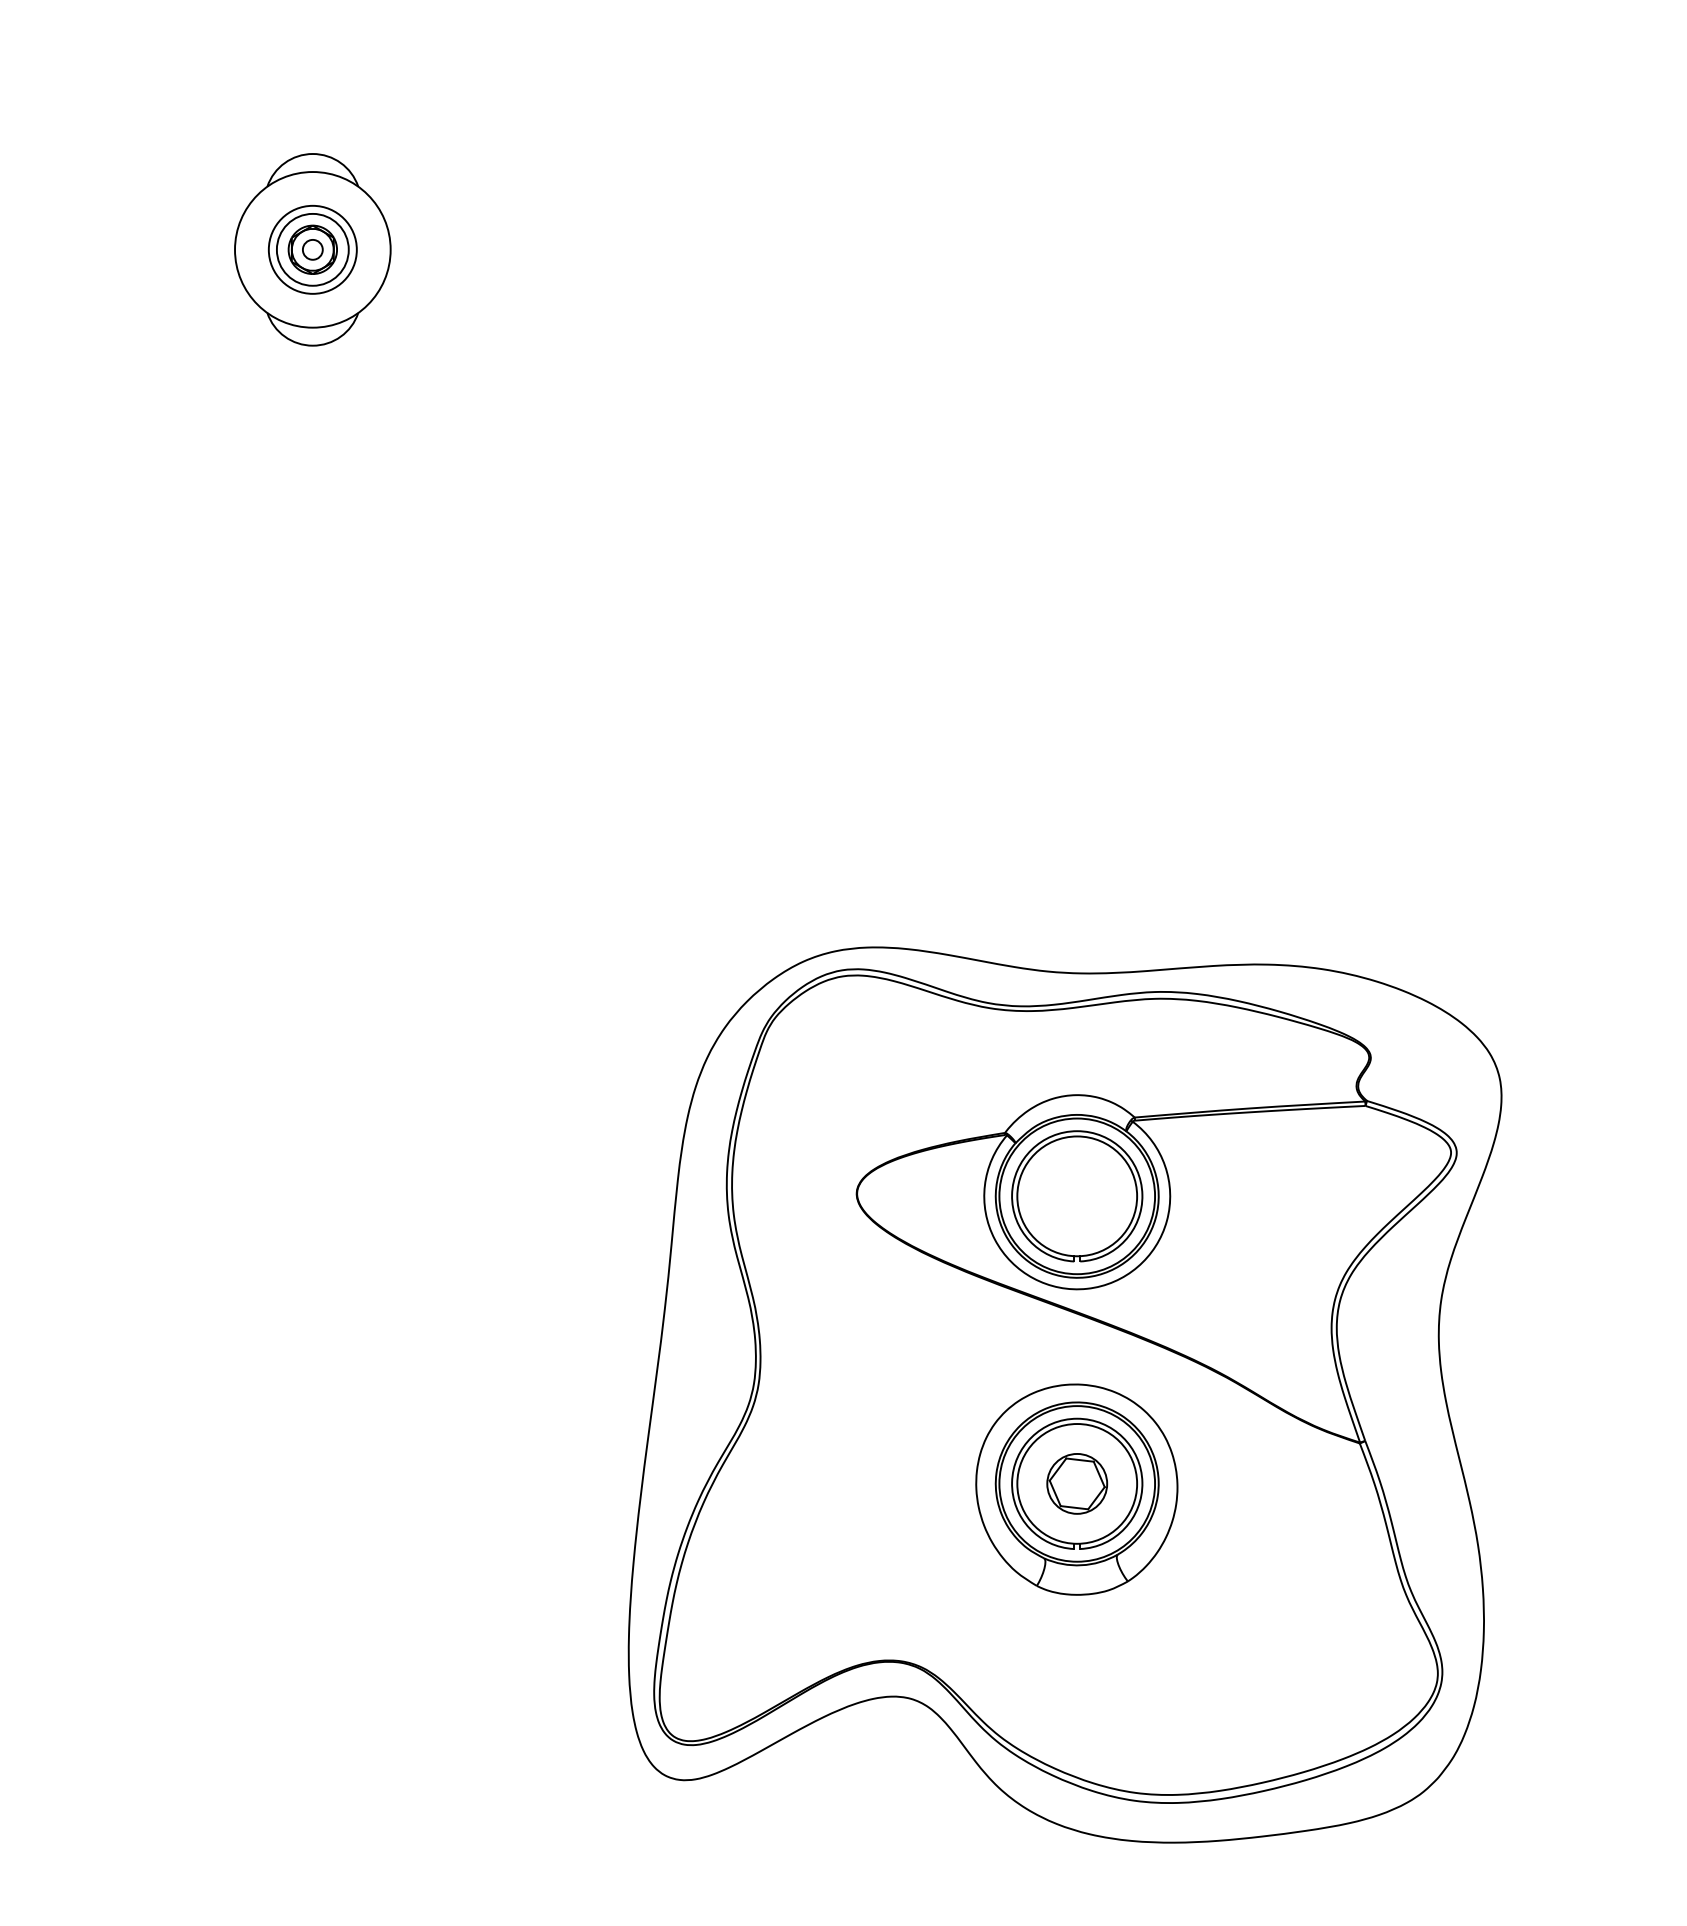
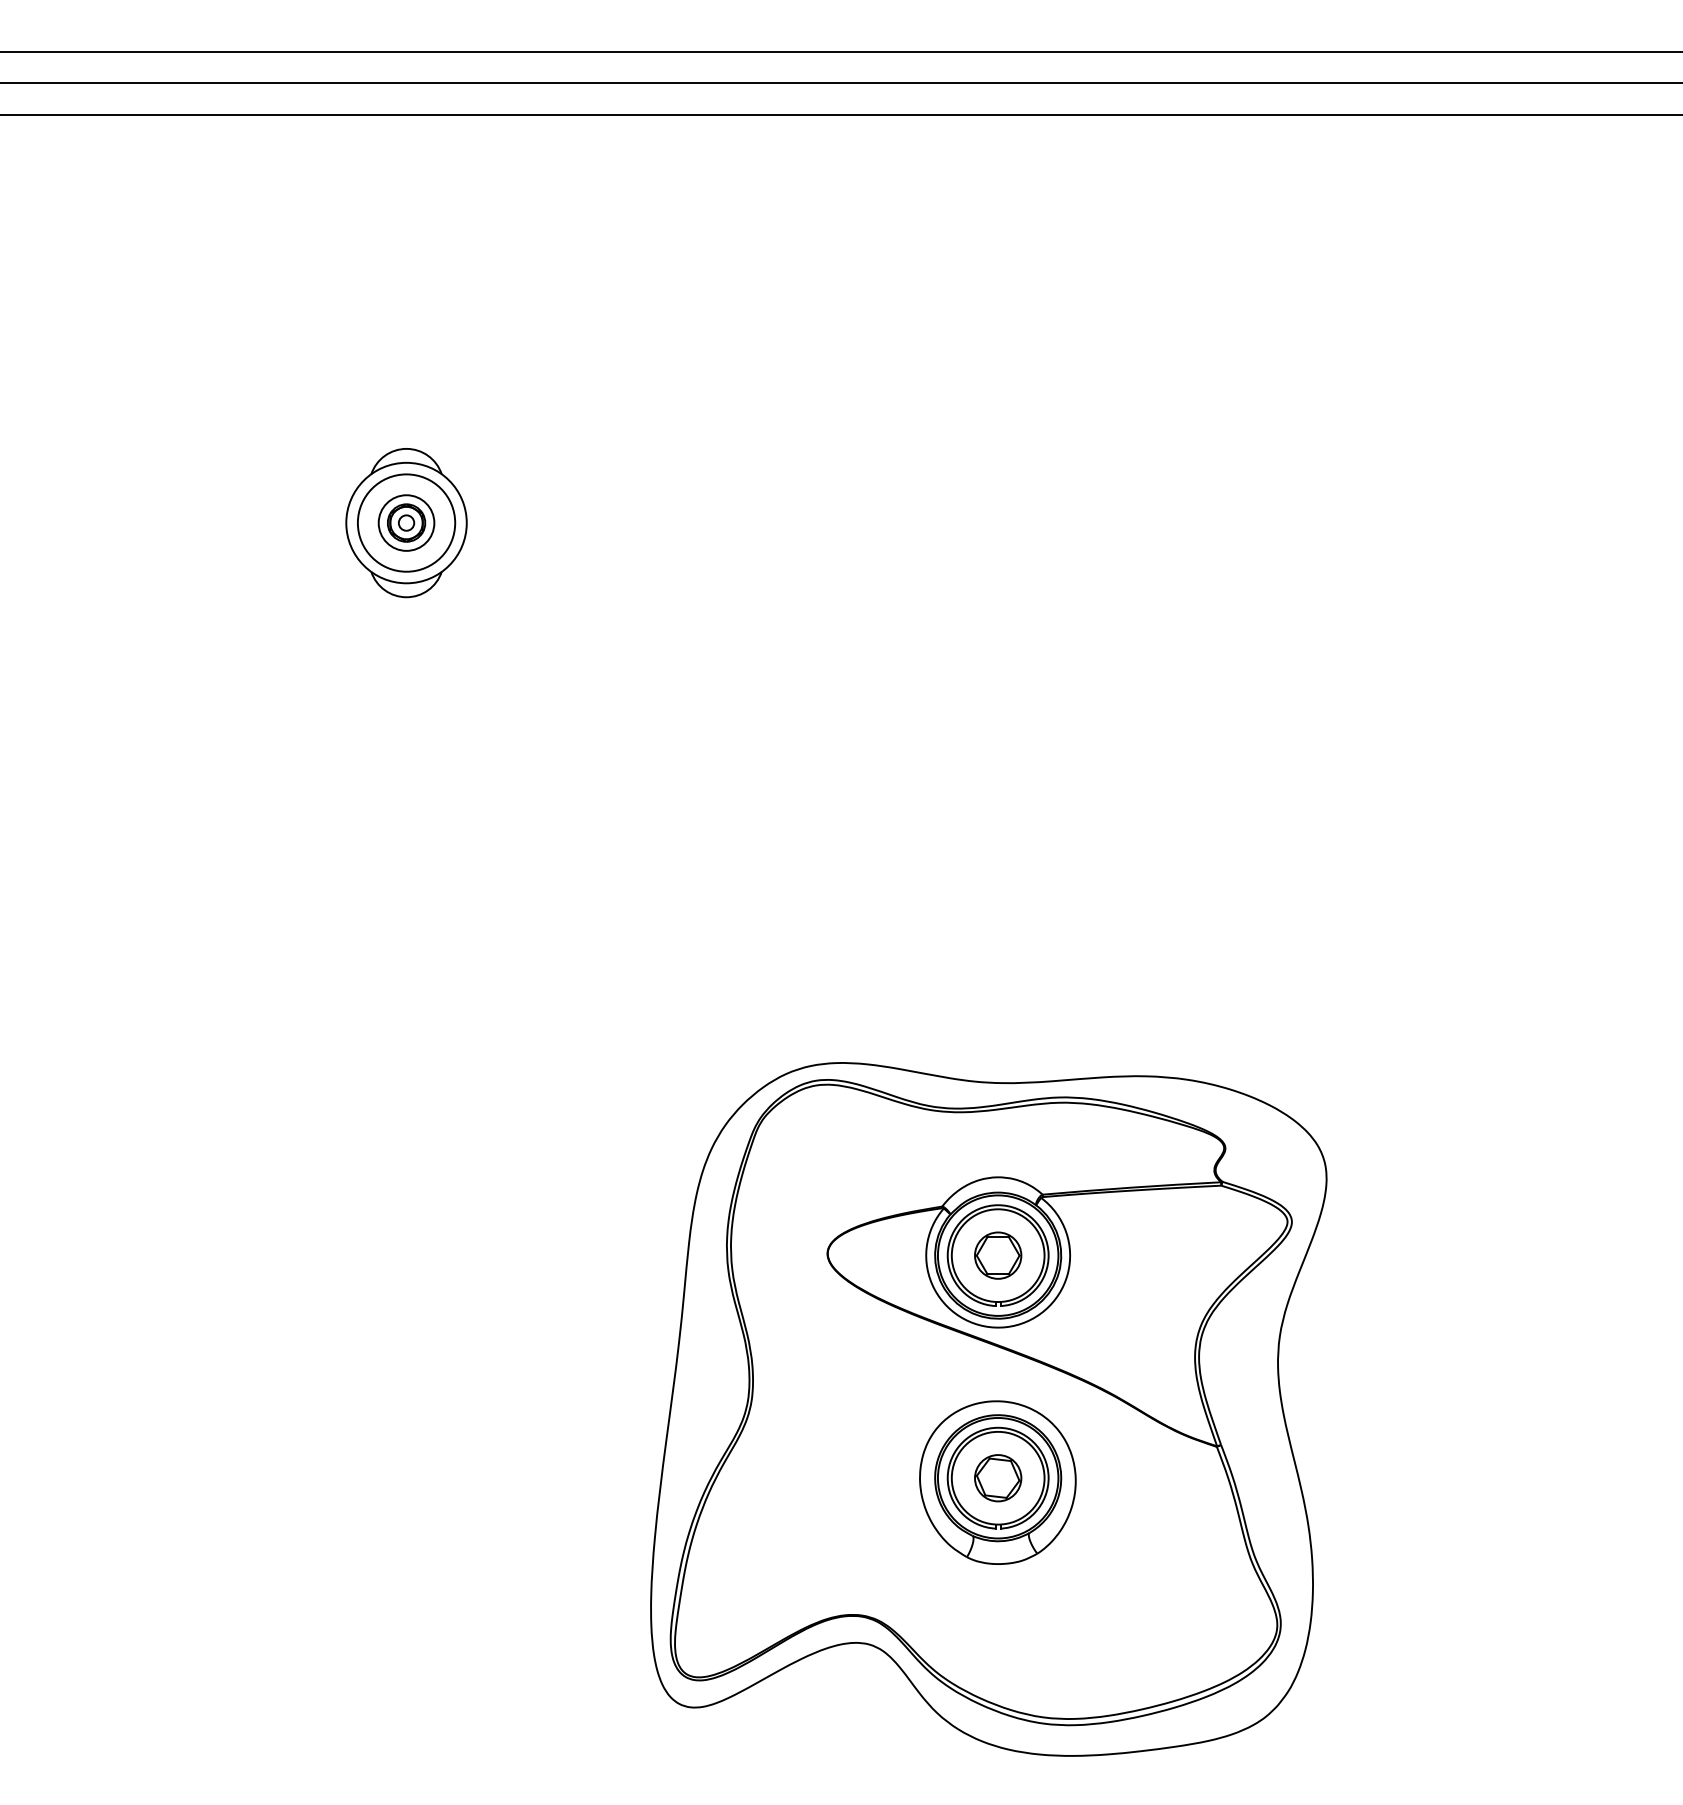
circle: (312, 249) -> (406, 522), size x1.43
part: (1077, 1196) -> (998, 1255), added

